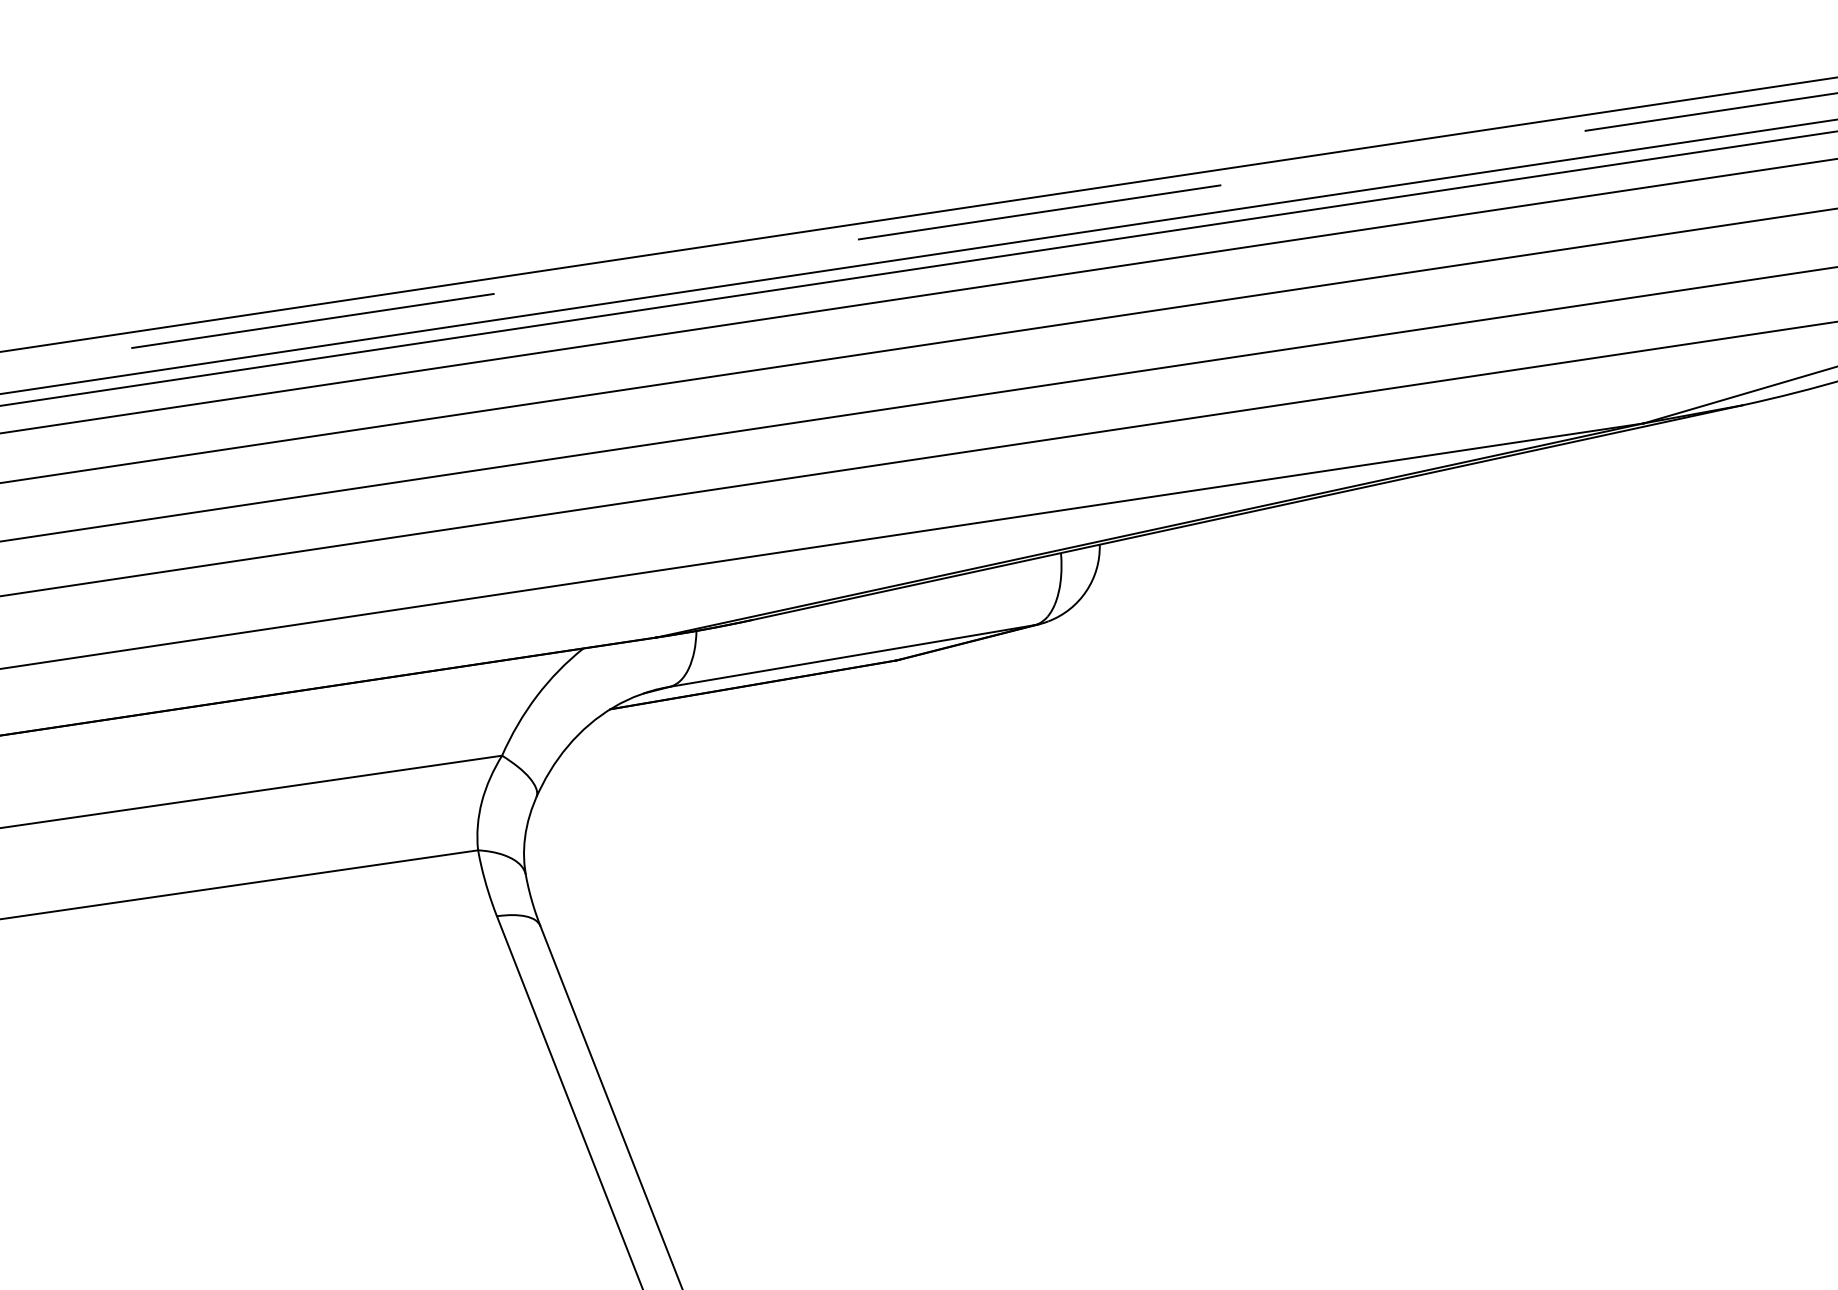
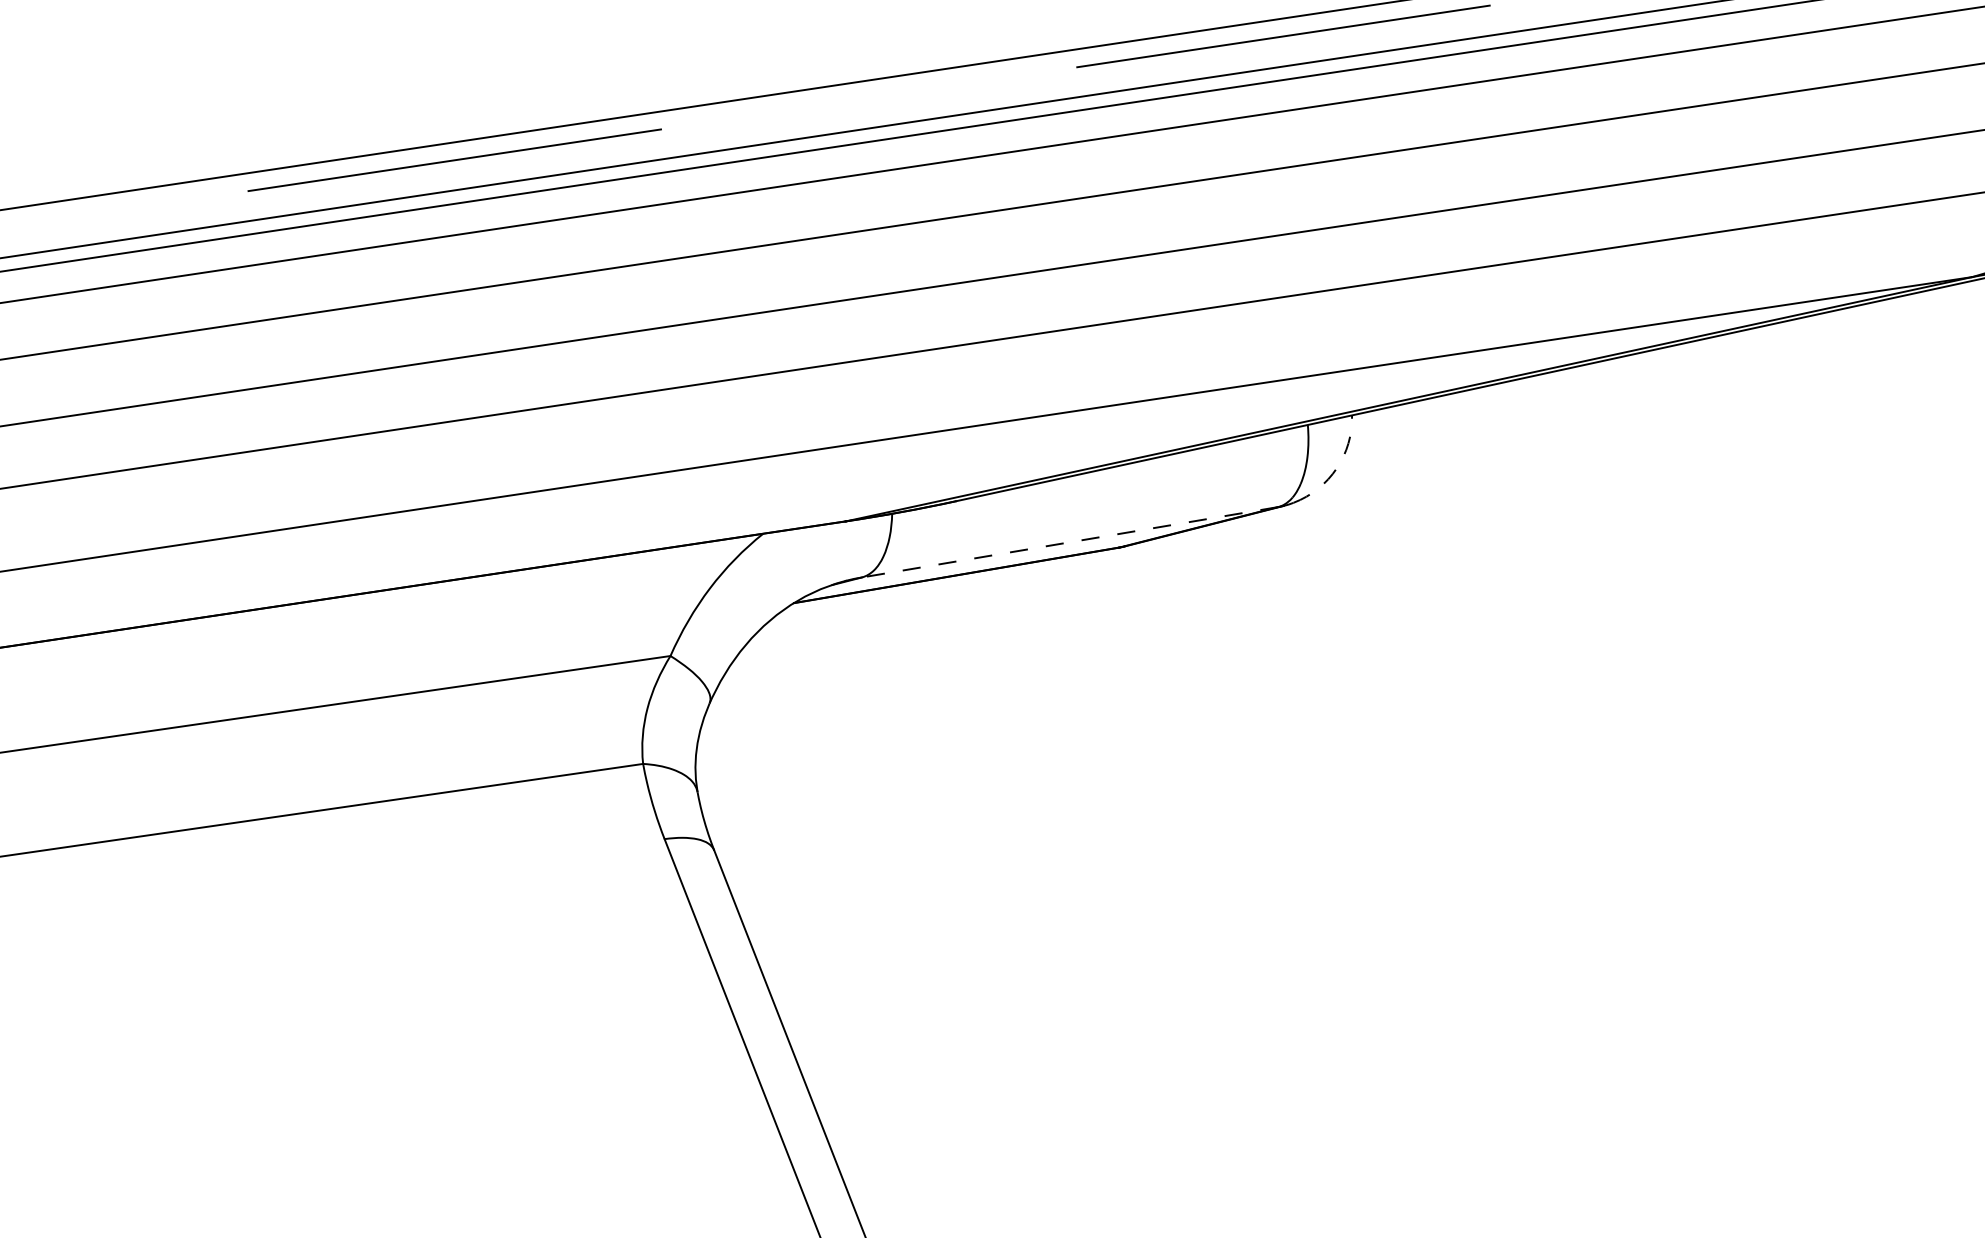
arc: (1086, 591) -> (1336, 468), solid -> dashed
line: (852, 656) -> (1070, 542), solid -> dashed

